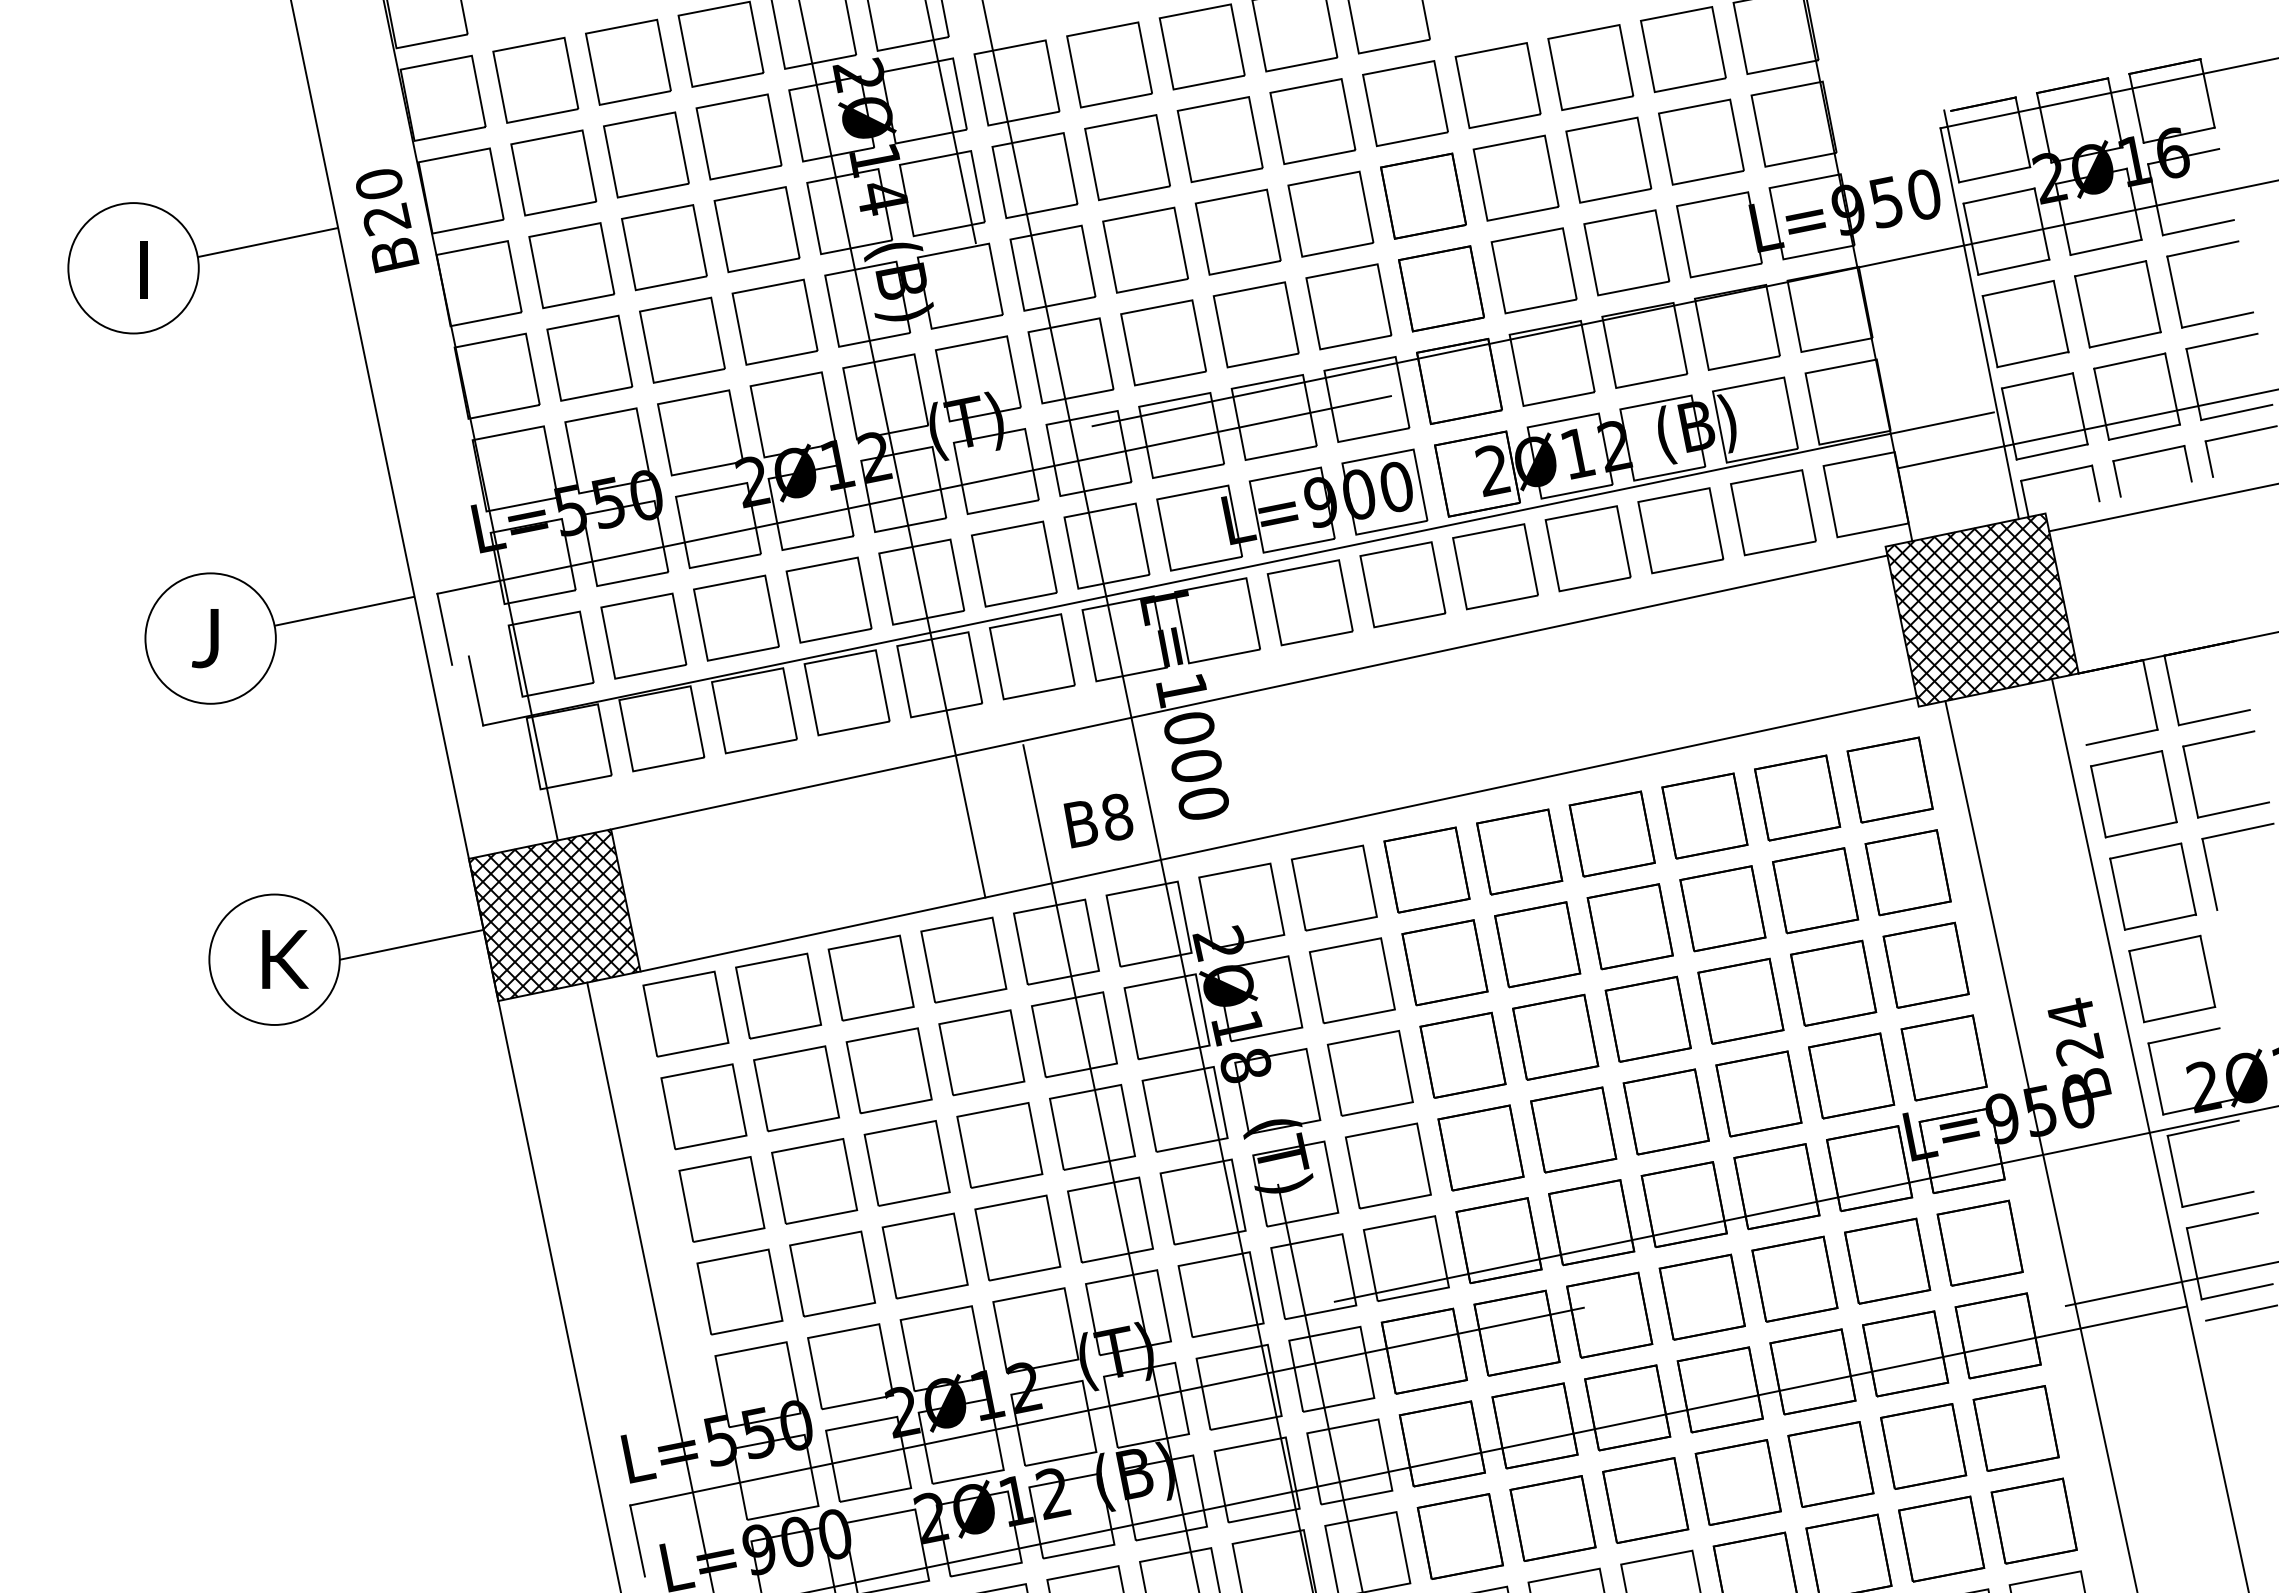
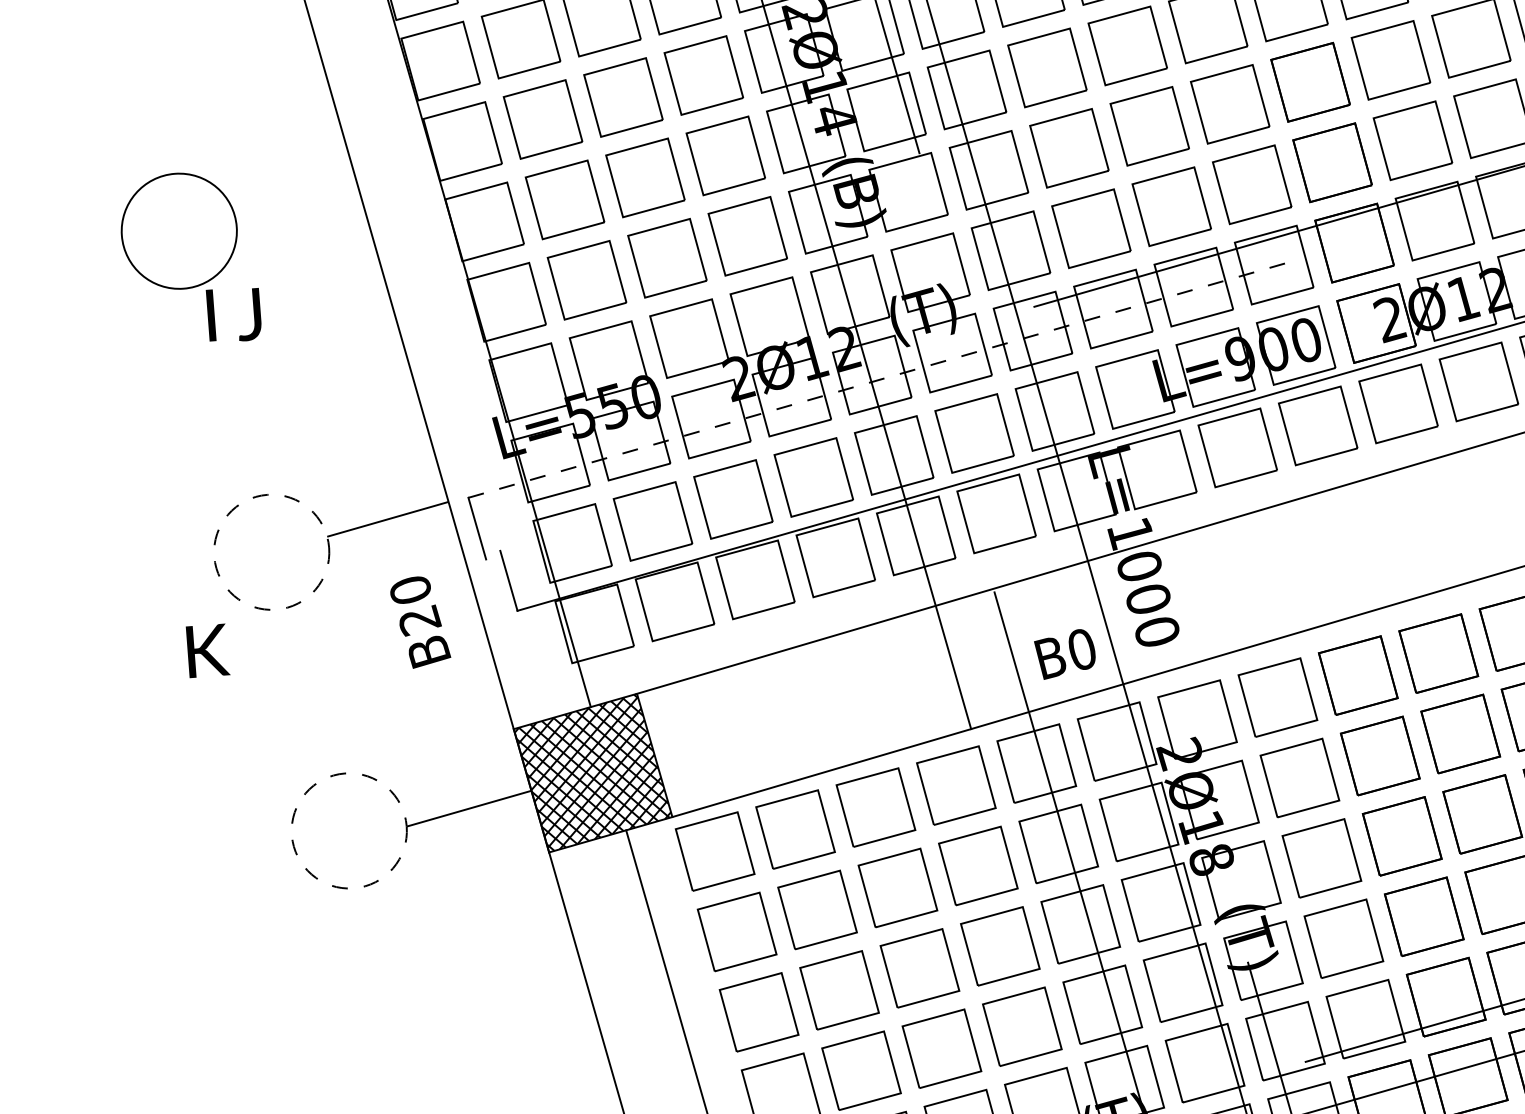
text: (387, 221) -> (420, 622), moved
line: (267, 242) -> (295, 199), removed
text: (143, 269) -> (210, 315), moved
line: (914, 494) -> (882, 378), solid -> dashed
text: (205, 638) -> (249, 314), moved
circle: (210, 638) -> (271, 552), solid -> dashed
text: (1117, 816) -> (1082, 648), B8 -> B0
circle: (274, 959) -> (349, 830), solid -> dashed
text: (285, 959) -> (208, 650), moved

